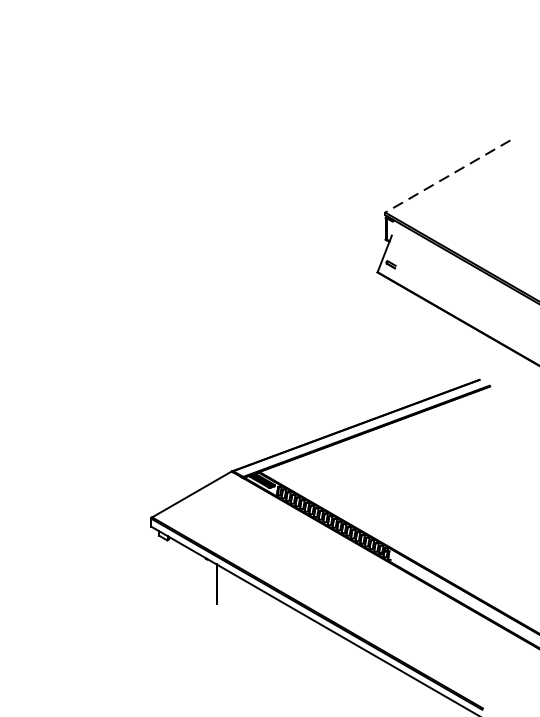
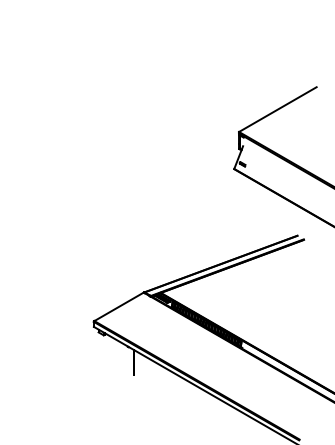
line: (447, 176) -> (277, 109), dashed -> solid

